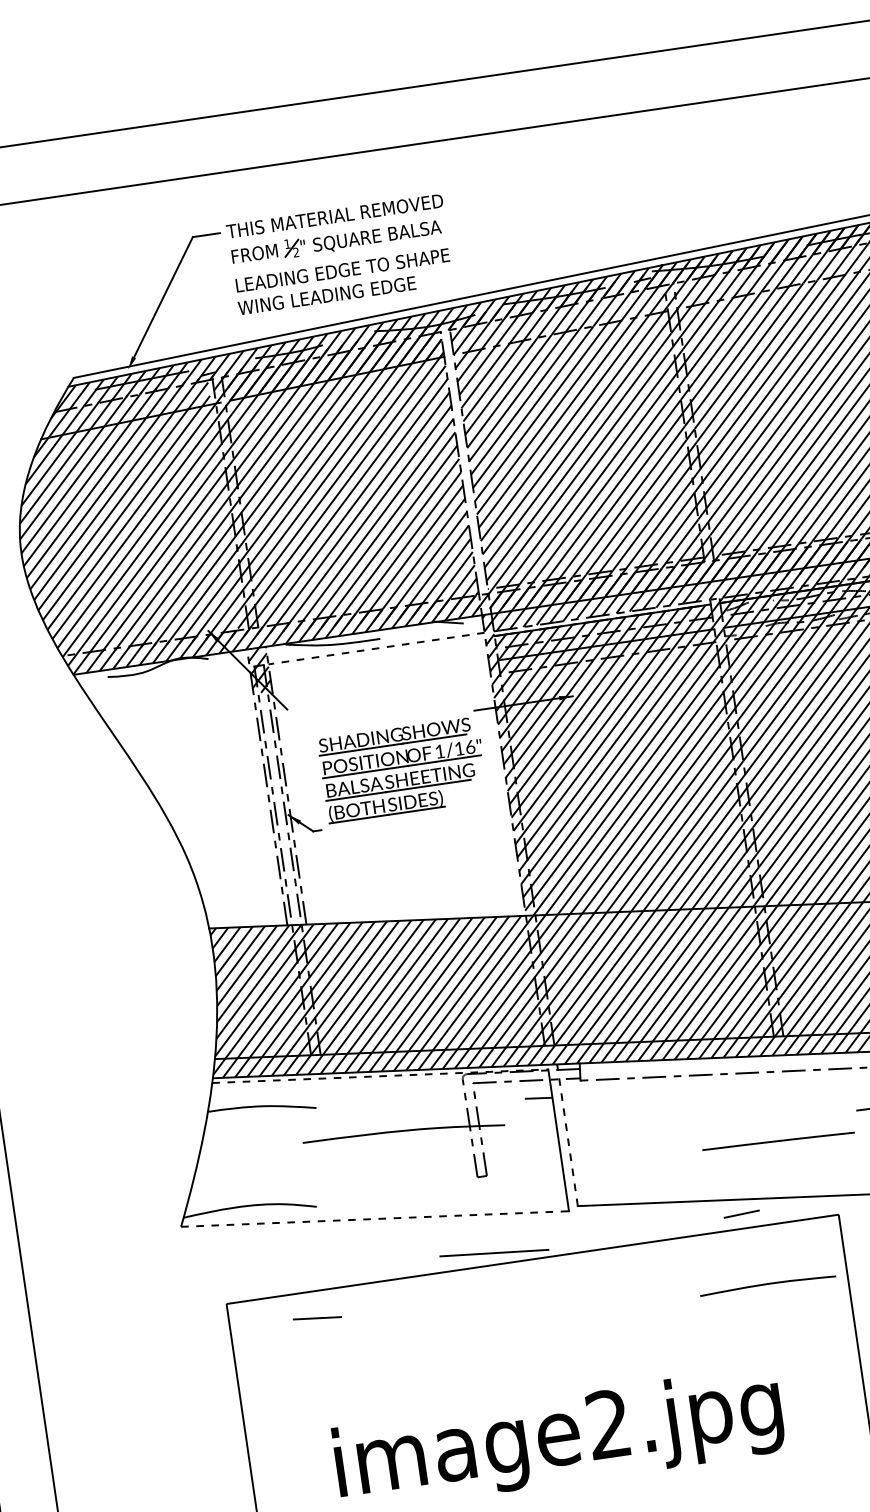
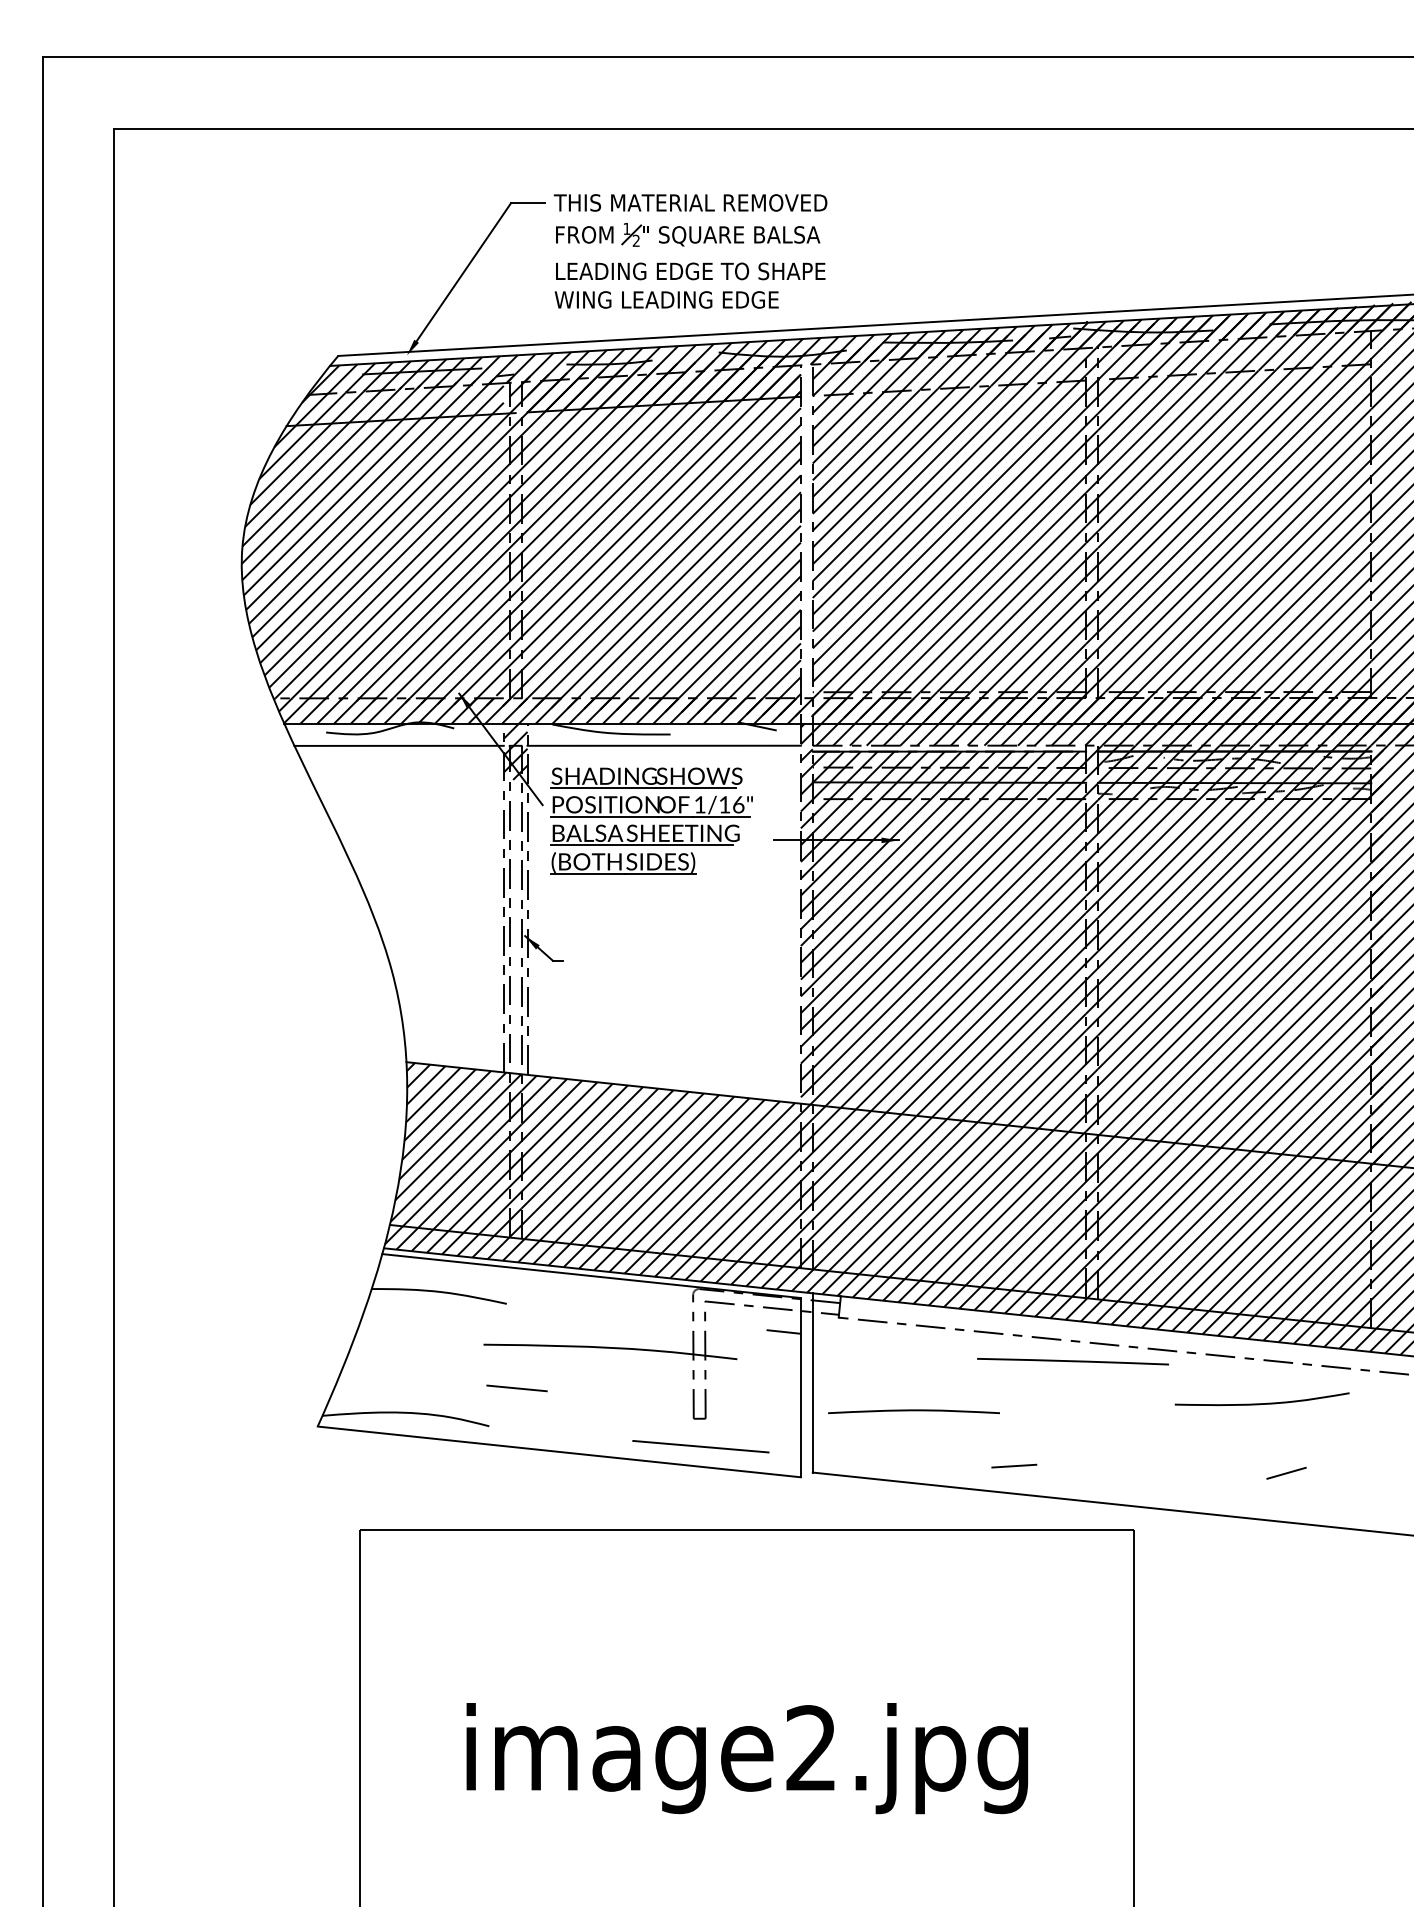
line: (376, 648) -> (664, 745), dashed -> solid
line: (166, 679) -> (398, 745), added
part: (403, 769) -> (651, 820), moved
line: (381, 1076) -> (592, 1276), dashed -> solid
line: (567, 1134) -> (812, 1382), dashed -> solid
line: (778, 1141) -> (1072, 1361), moved
line: (741, 1213) -> (1014, 1465), moved
line: (375, 1218) -> (559, 1451), dashed -> solid
line: (494, 1253) -> (700, 1446), moved
curve: (767, 1284) -> (913, 1411), moved
line: (317, 1318) -> (516, 1388), moved

